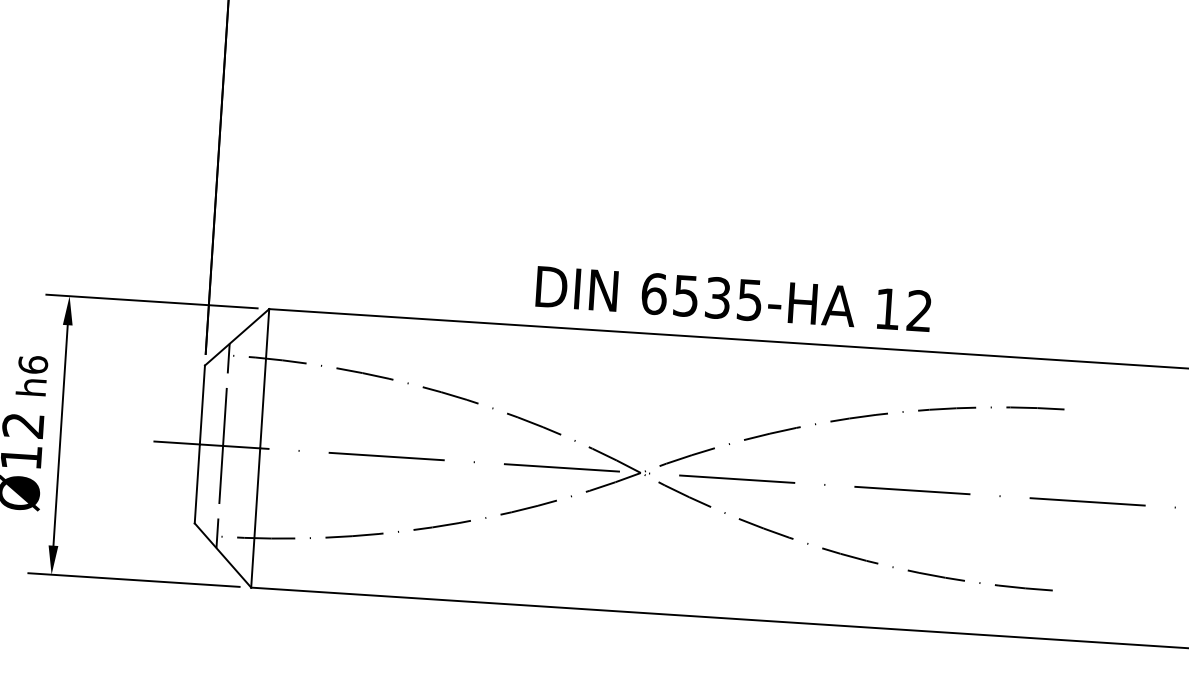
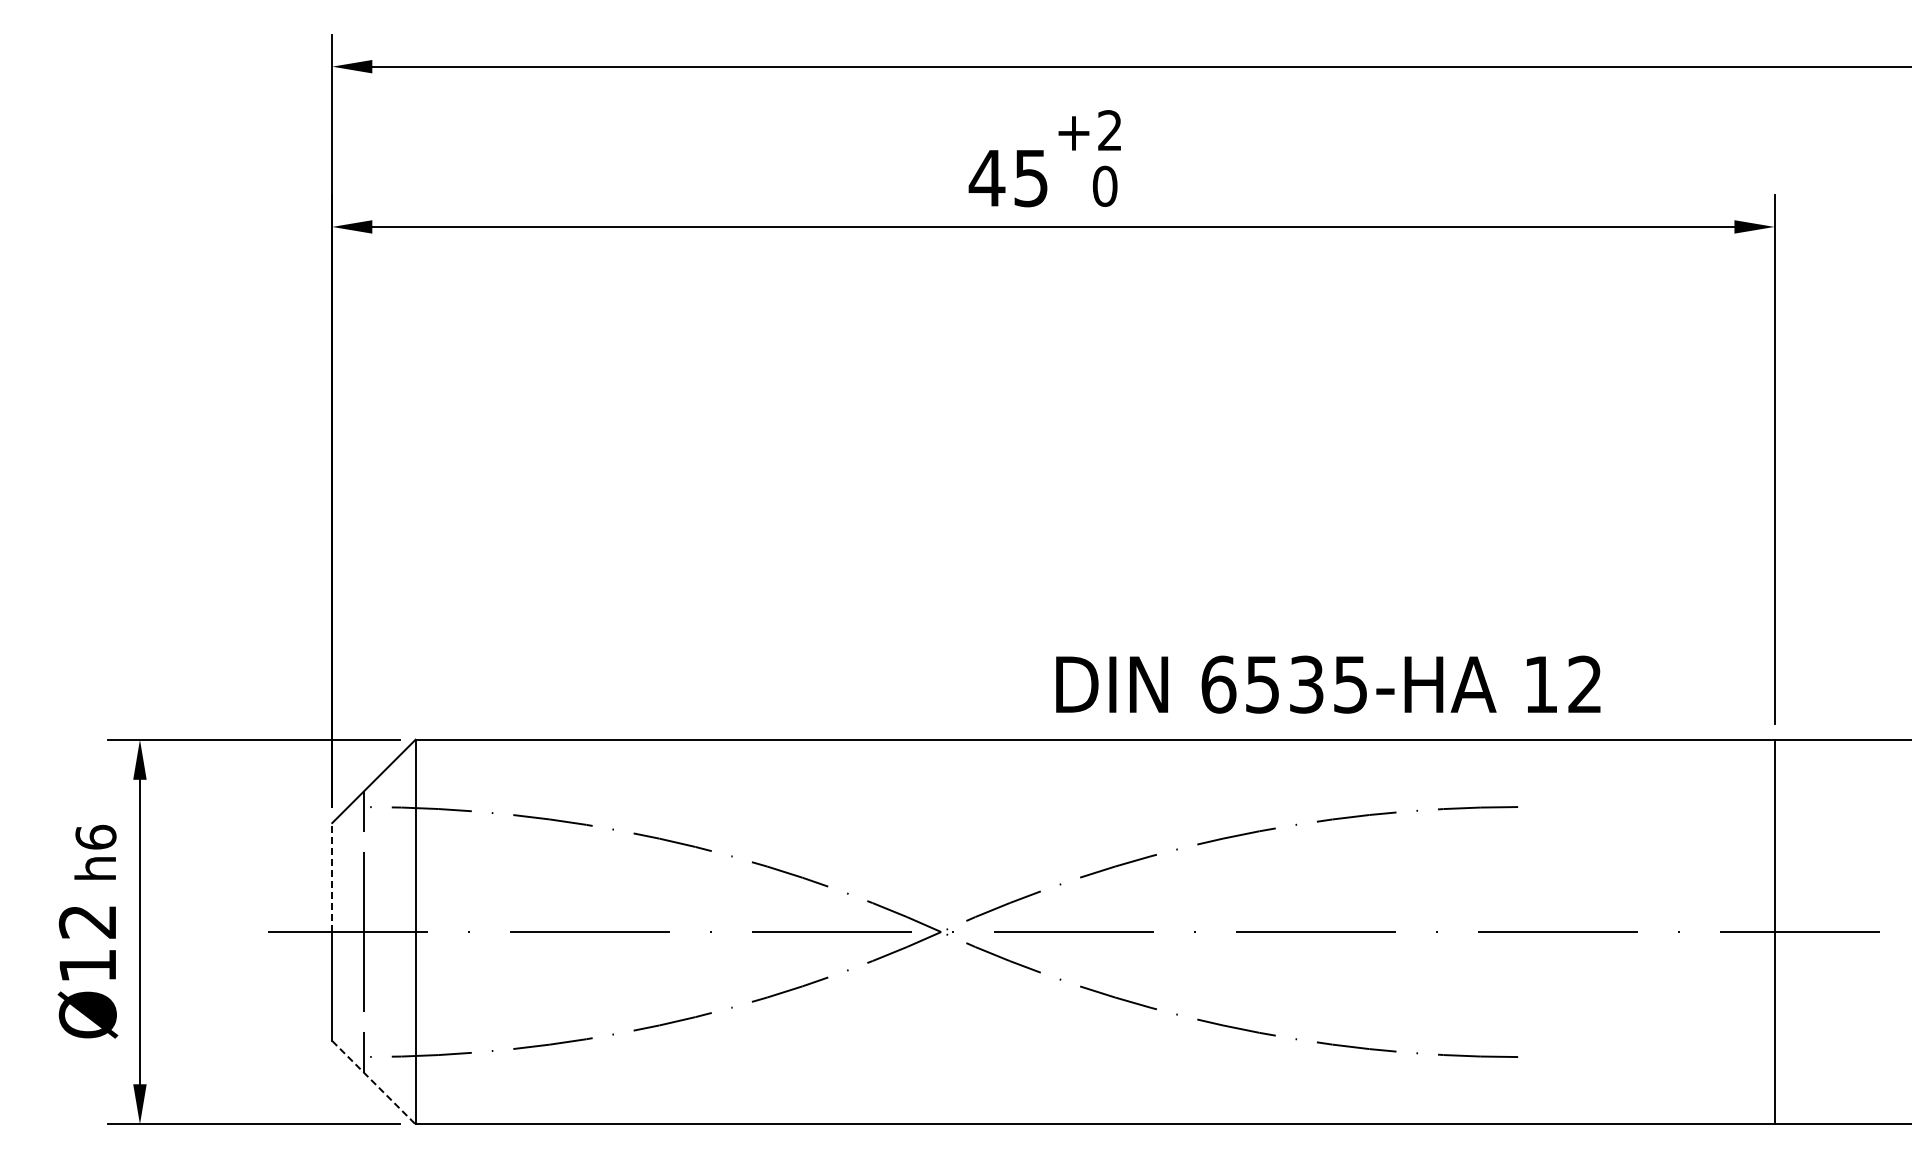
text: (733, 298) -> (1328, 684), moved
line: (202, 404) -> (332, 877), solid -> dashed
line: (222, 555) -> (373, 1082), solid -> dashed

